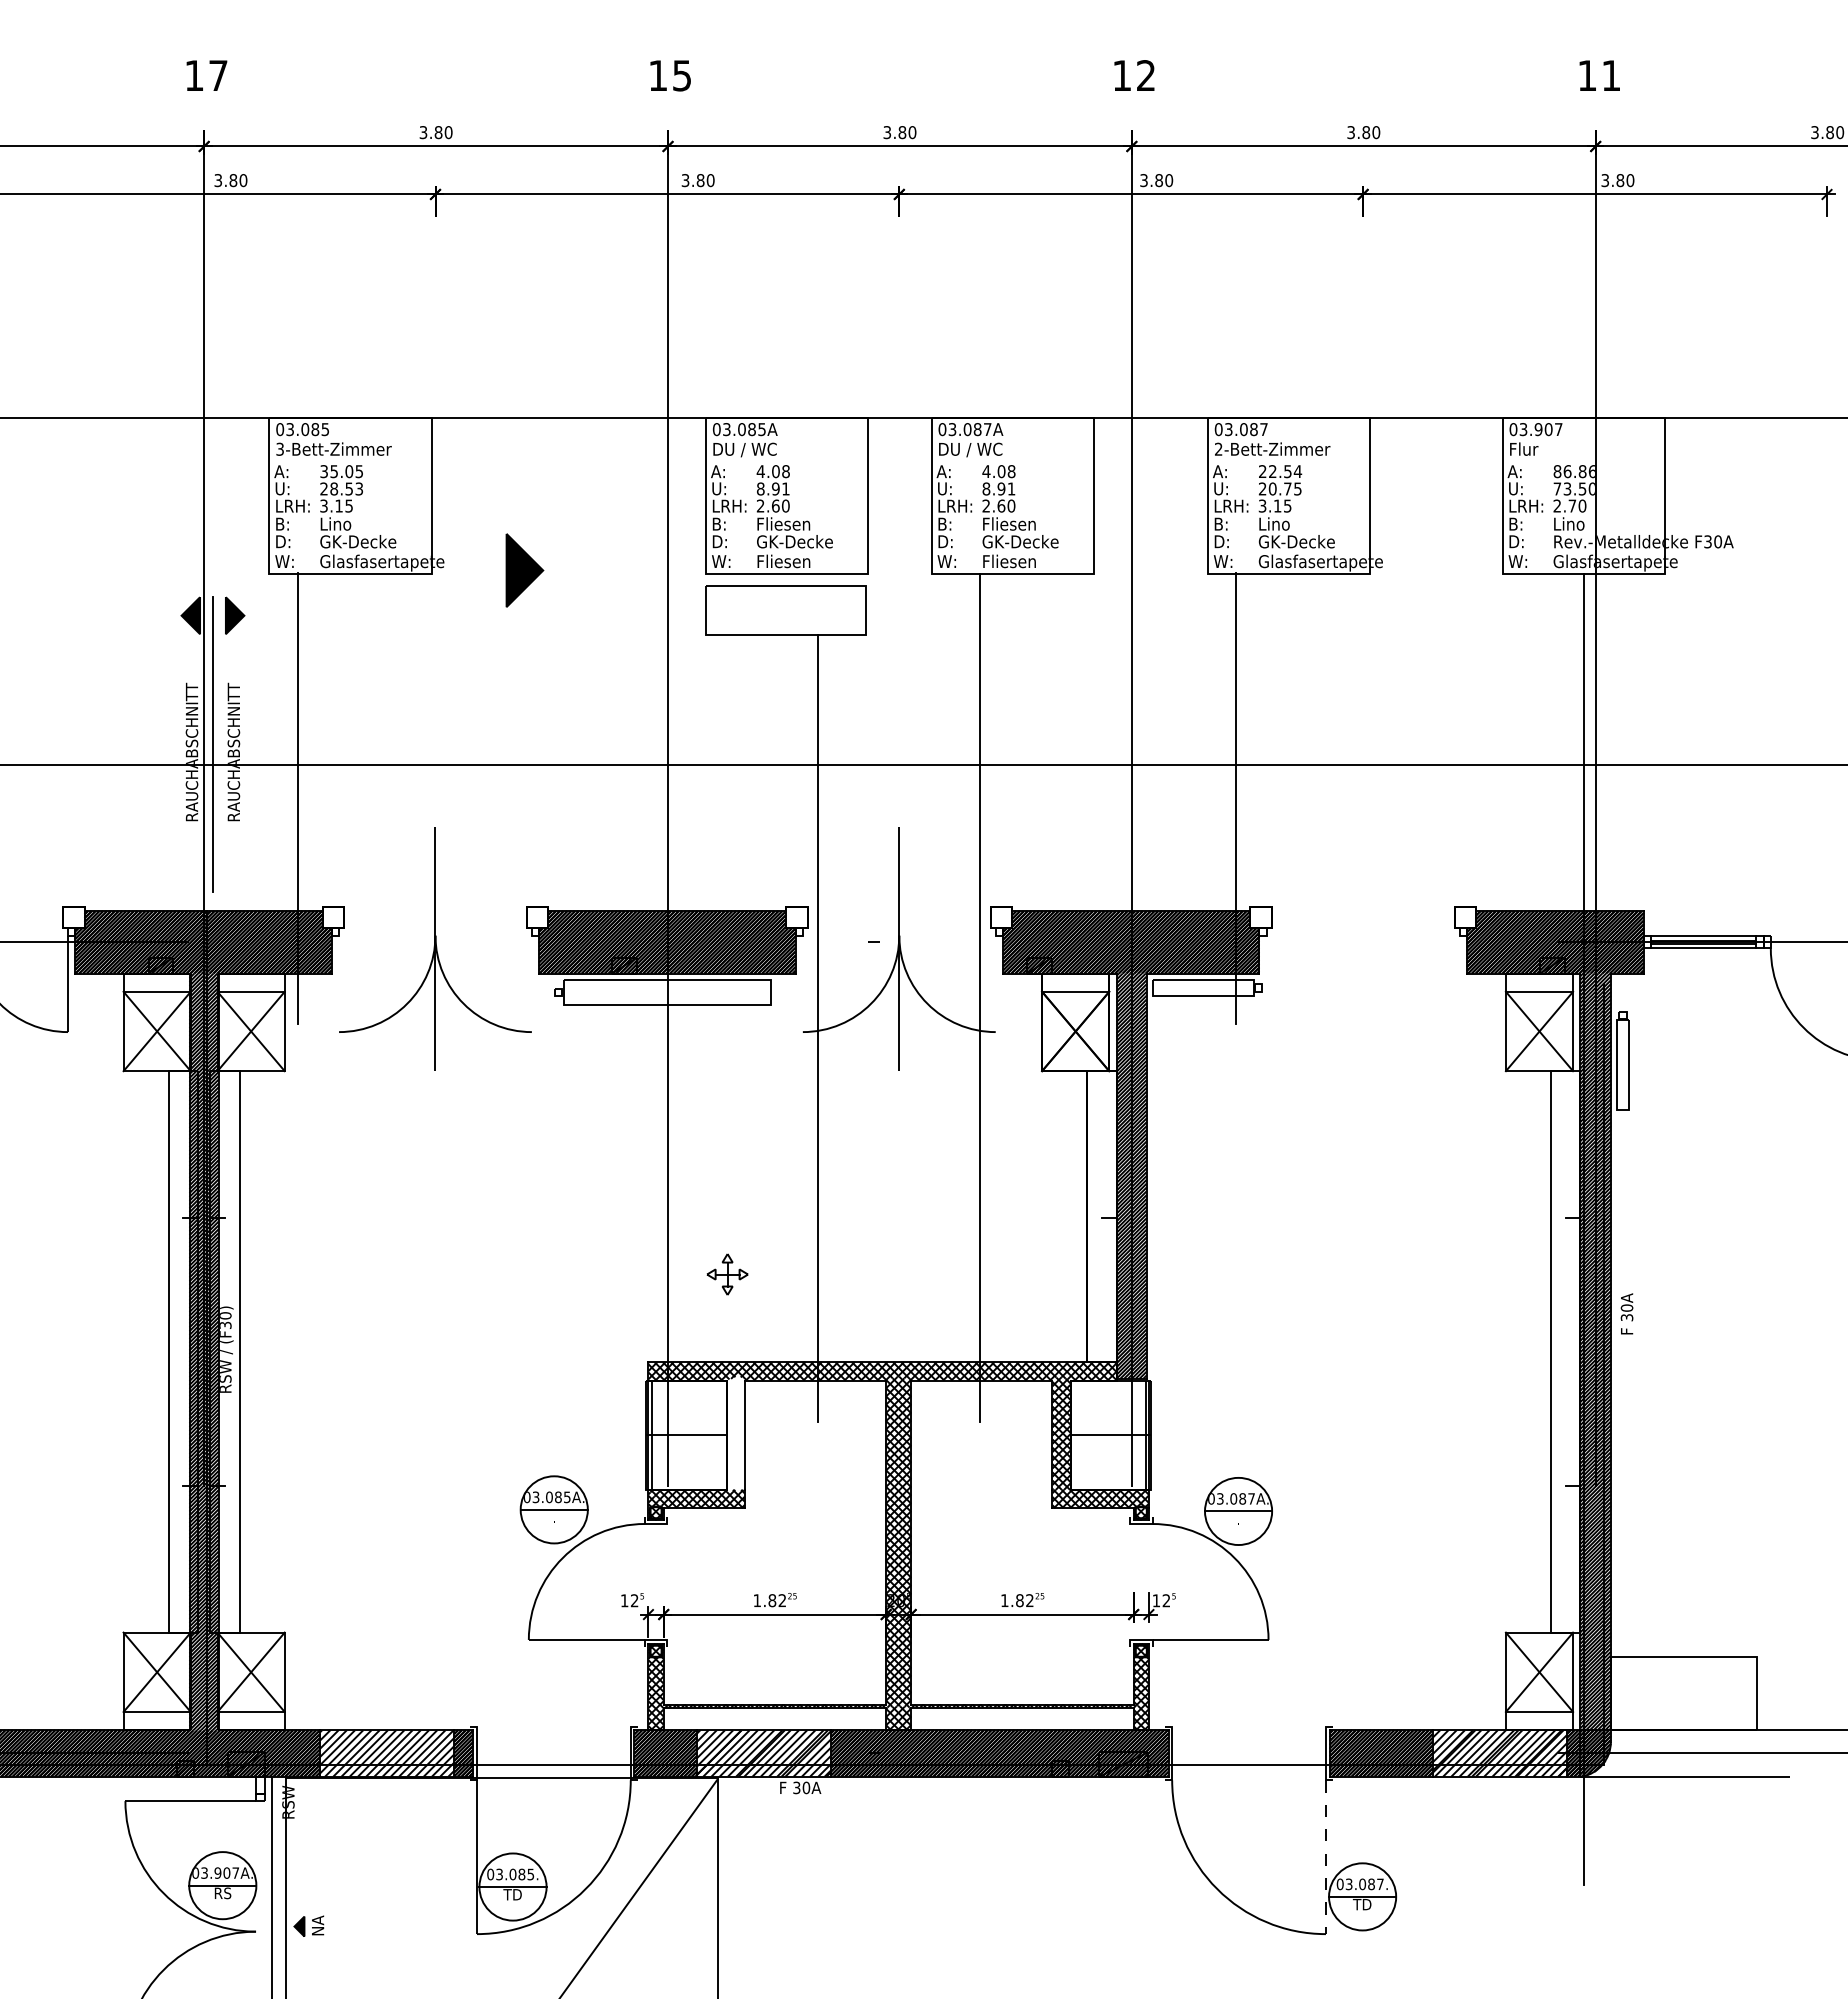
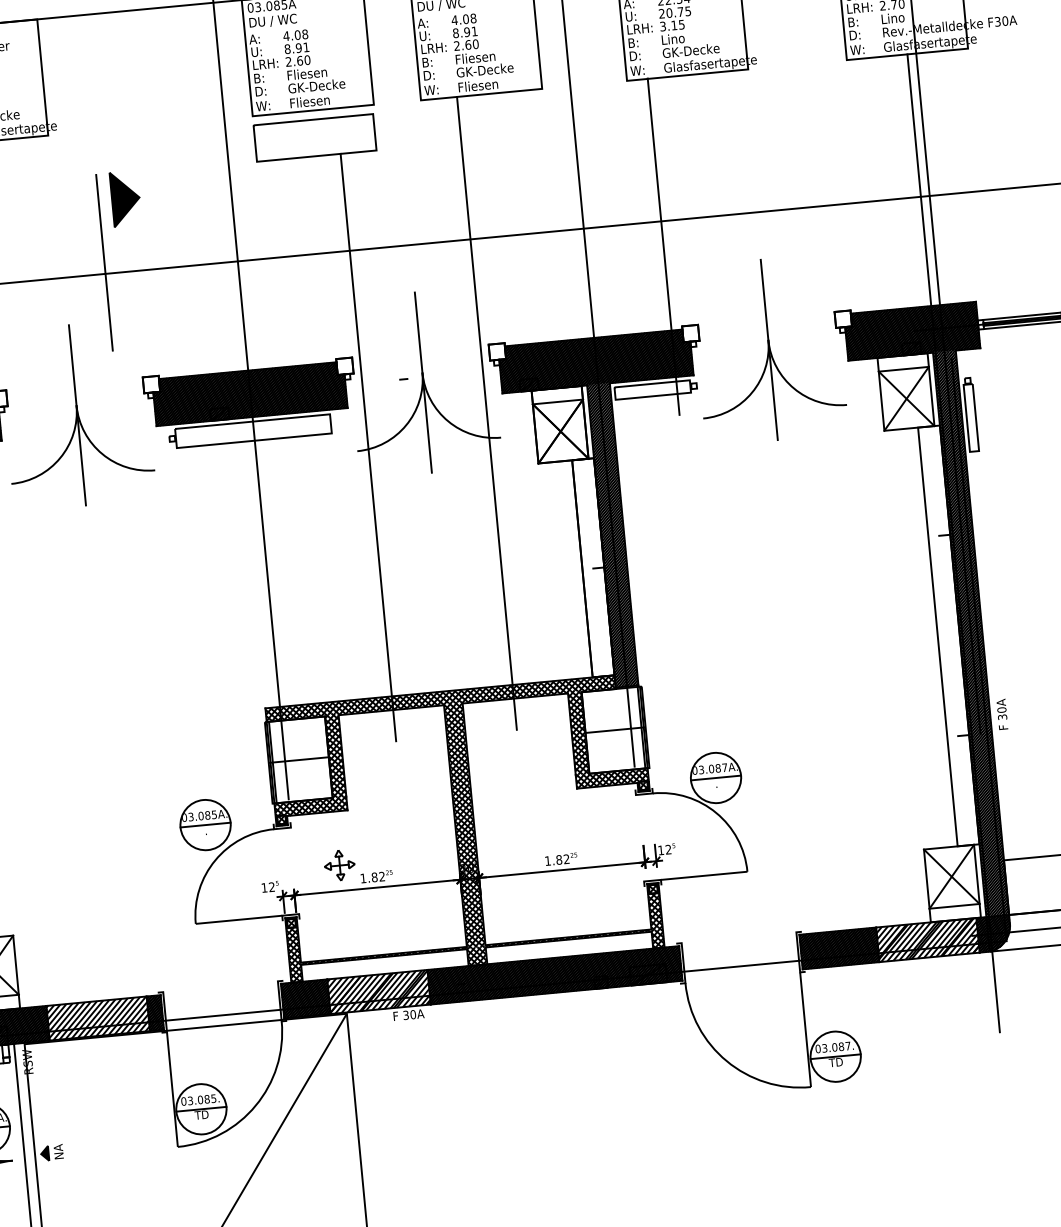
part: (524, 570) -> (125, 198), moved
line: (490, 749) -> (104, 262), added
part: (1362, 948) -> (768, 349), added
part: (727, 1274) -> (339, 865), moved
text: (1626, 1313) -> (1001, 714), moved
hatch: (735, 1433) -> (335, 755), added
line: (1325, 1857) -> (805, 1029), dashed -> solid

